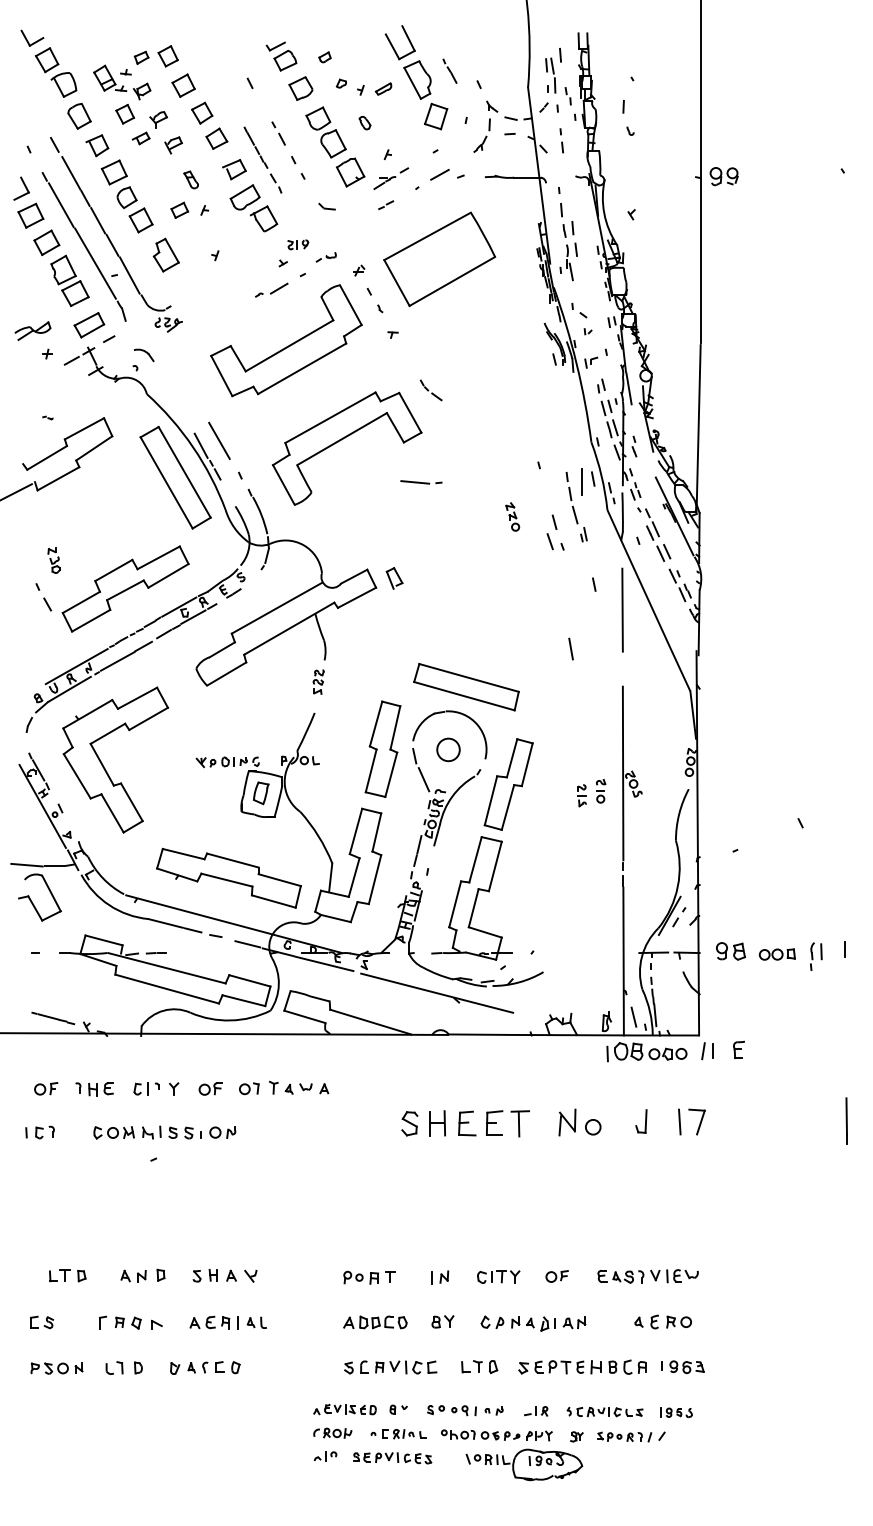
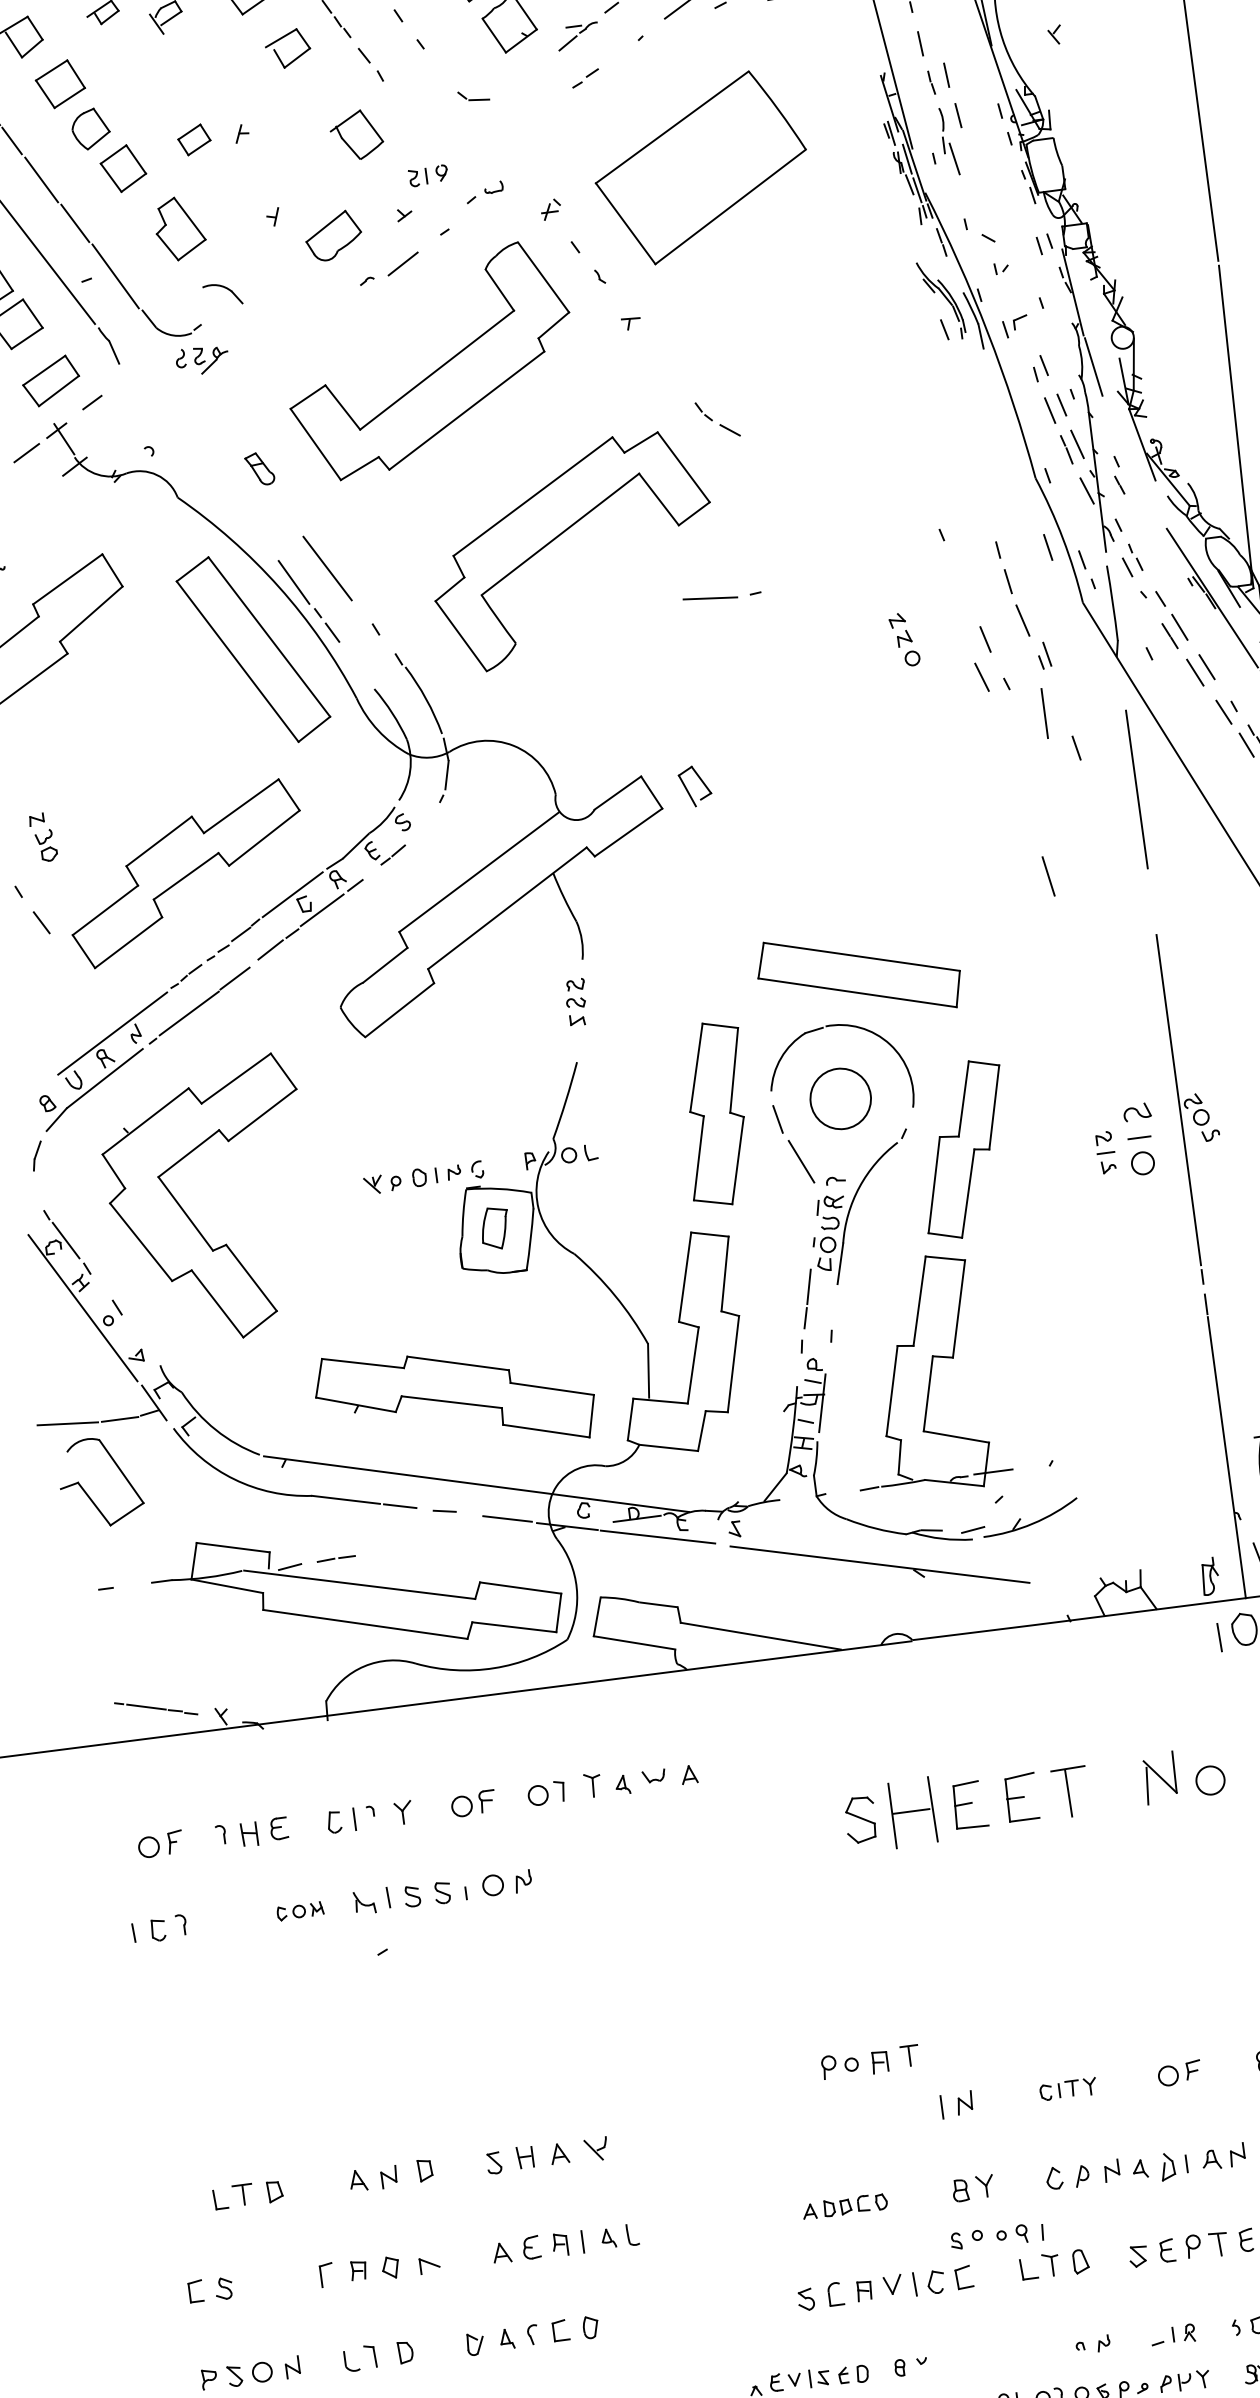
part: (190, 179) -> (258, 468), moved
part: (244, 197) -> (332, 236), moved
part: (143, 355) -> (222, 295), moved
line: (581, 481) -> (1043, 713), moved
circle: (448, 749) -> (840, 1098), size x1.4
part: (601, 791) -> (1142, 1139), size x1.6
part: (437, 1123) -> (913, 1812), size x1.4
part: (113, 1132) -> (299, 1910), size x0.6
part: (498, 1276) -> (1067, 2088), size x0.7
part: (369, 1277) -> (870, 2061), moved
part: (375, 1322) -> (845, 2206), size x0.7
part: (451, 1410) -> (996, 2236), moved

